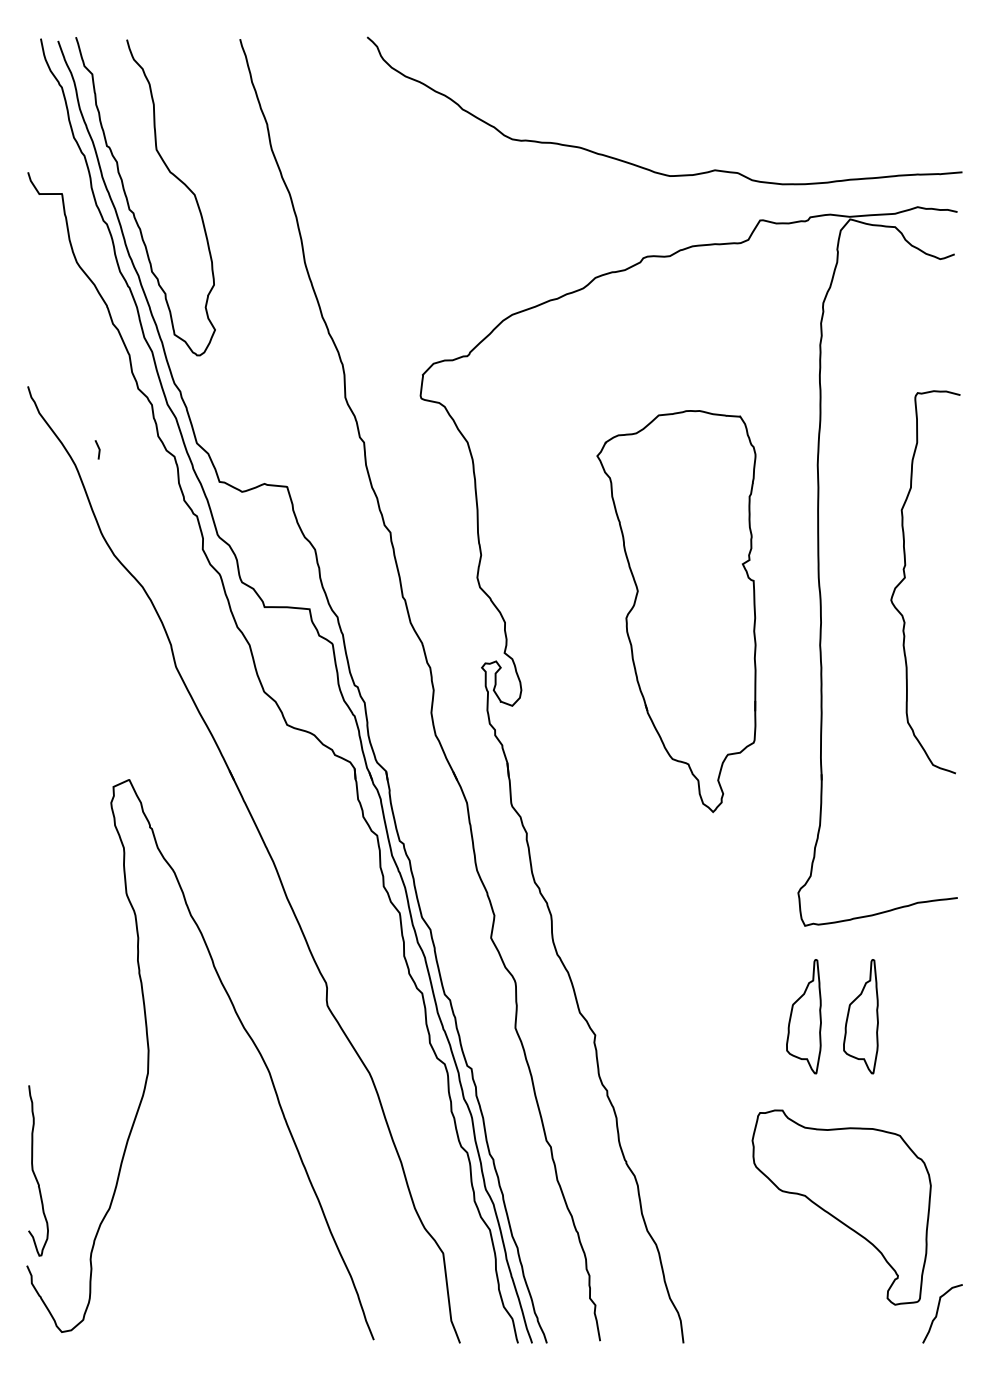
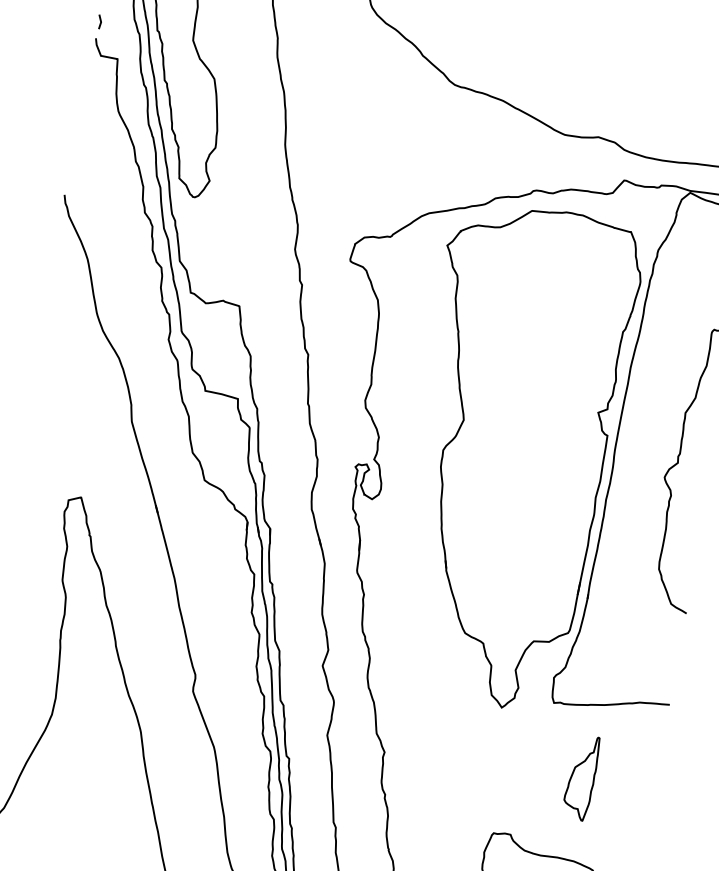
line: (98, 449) -> (100, 21), moved
part: (676, 611) -> (505, 454), size x1.67
part: (803, 1016) -> (539, 768), removed

